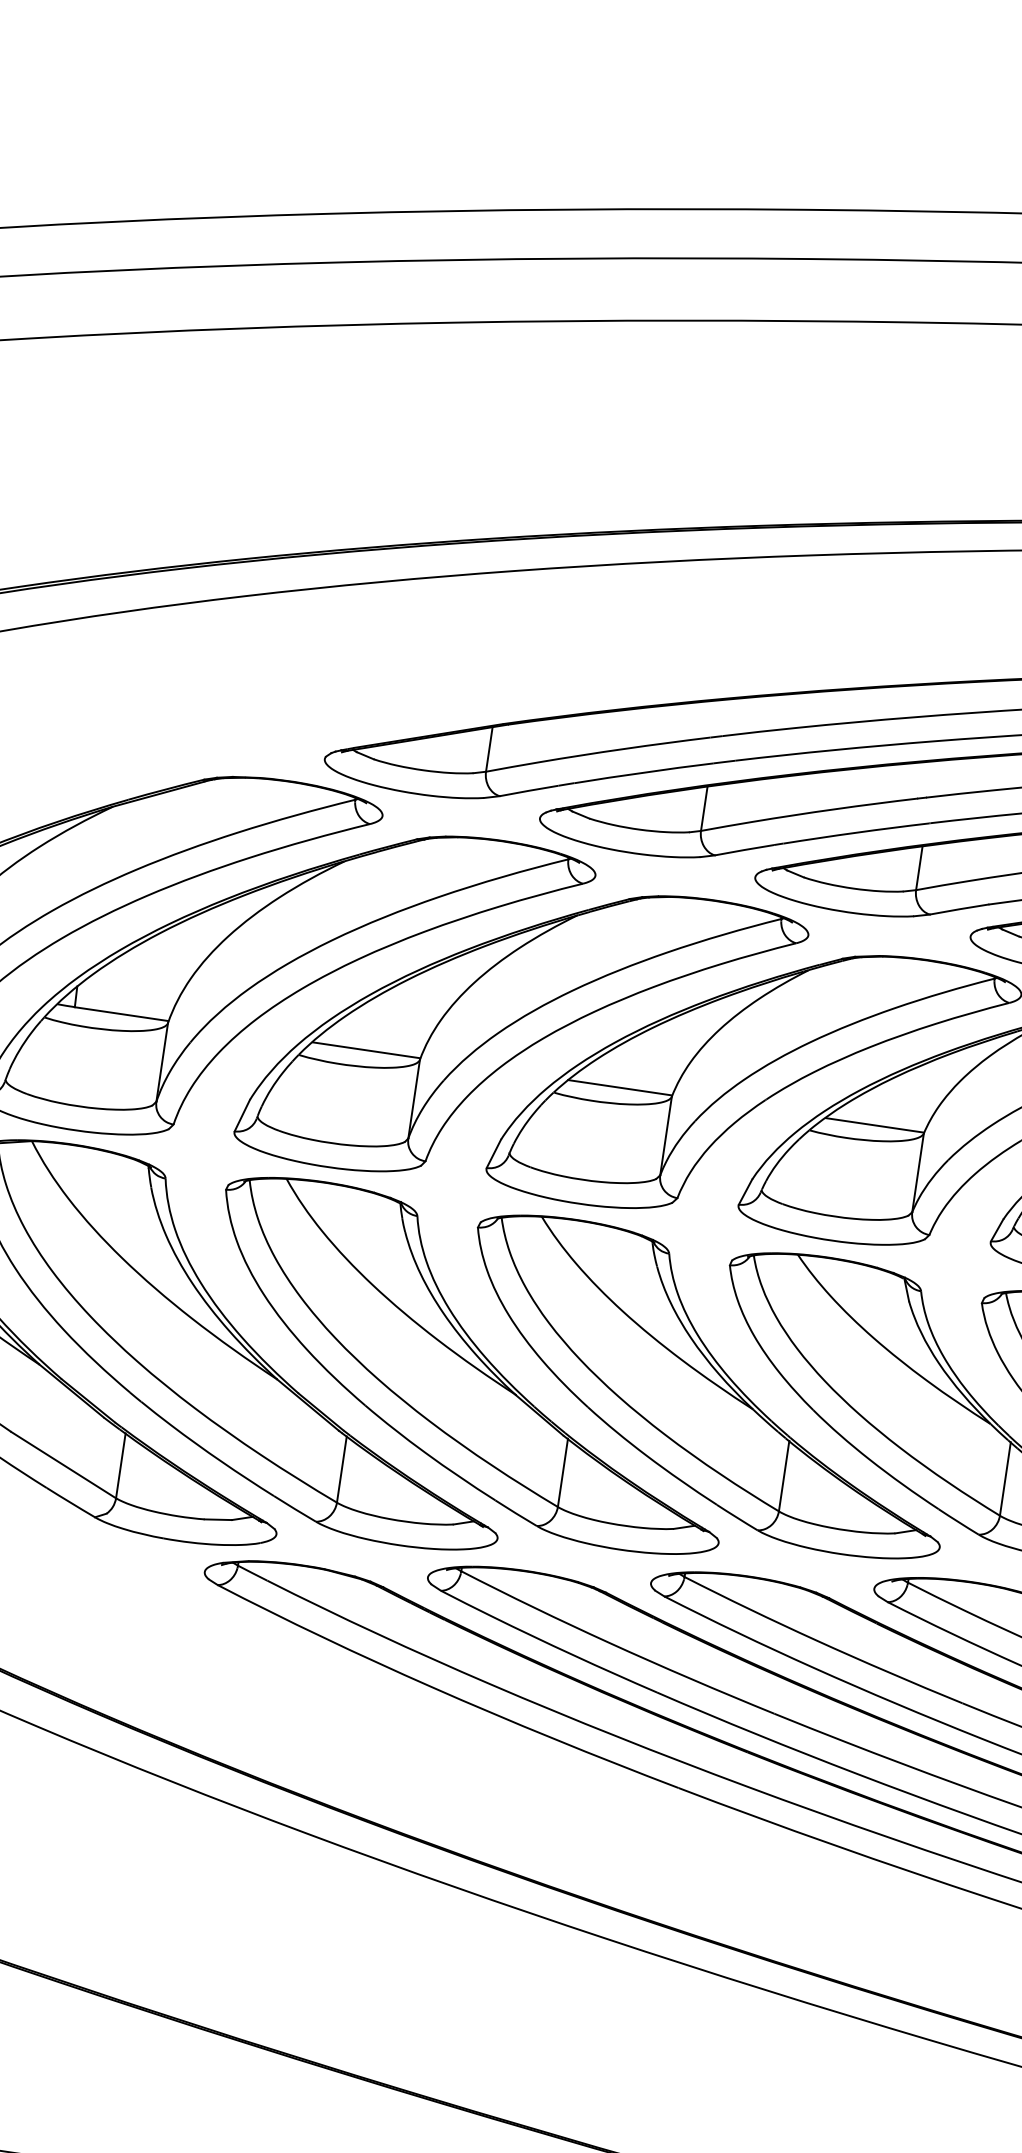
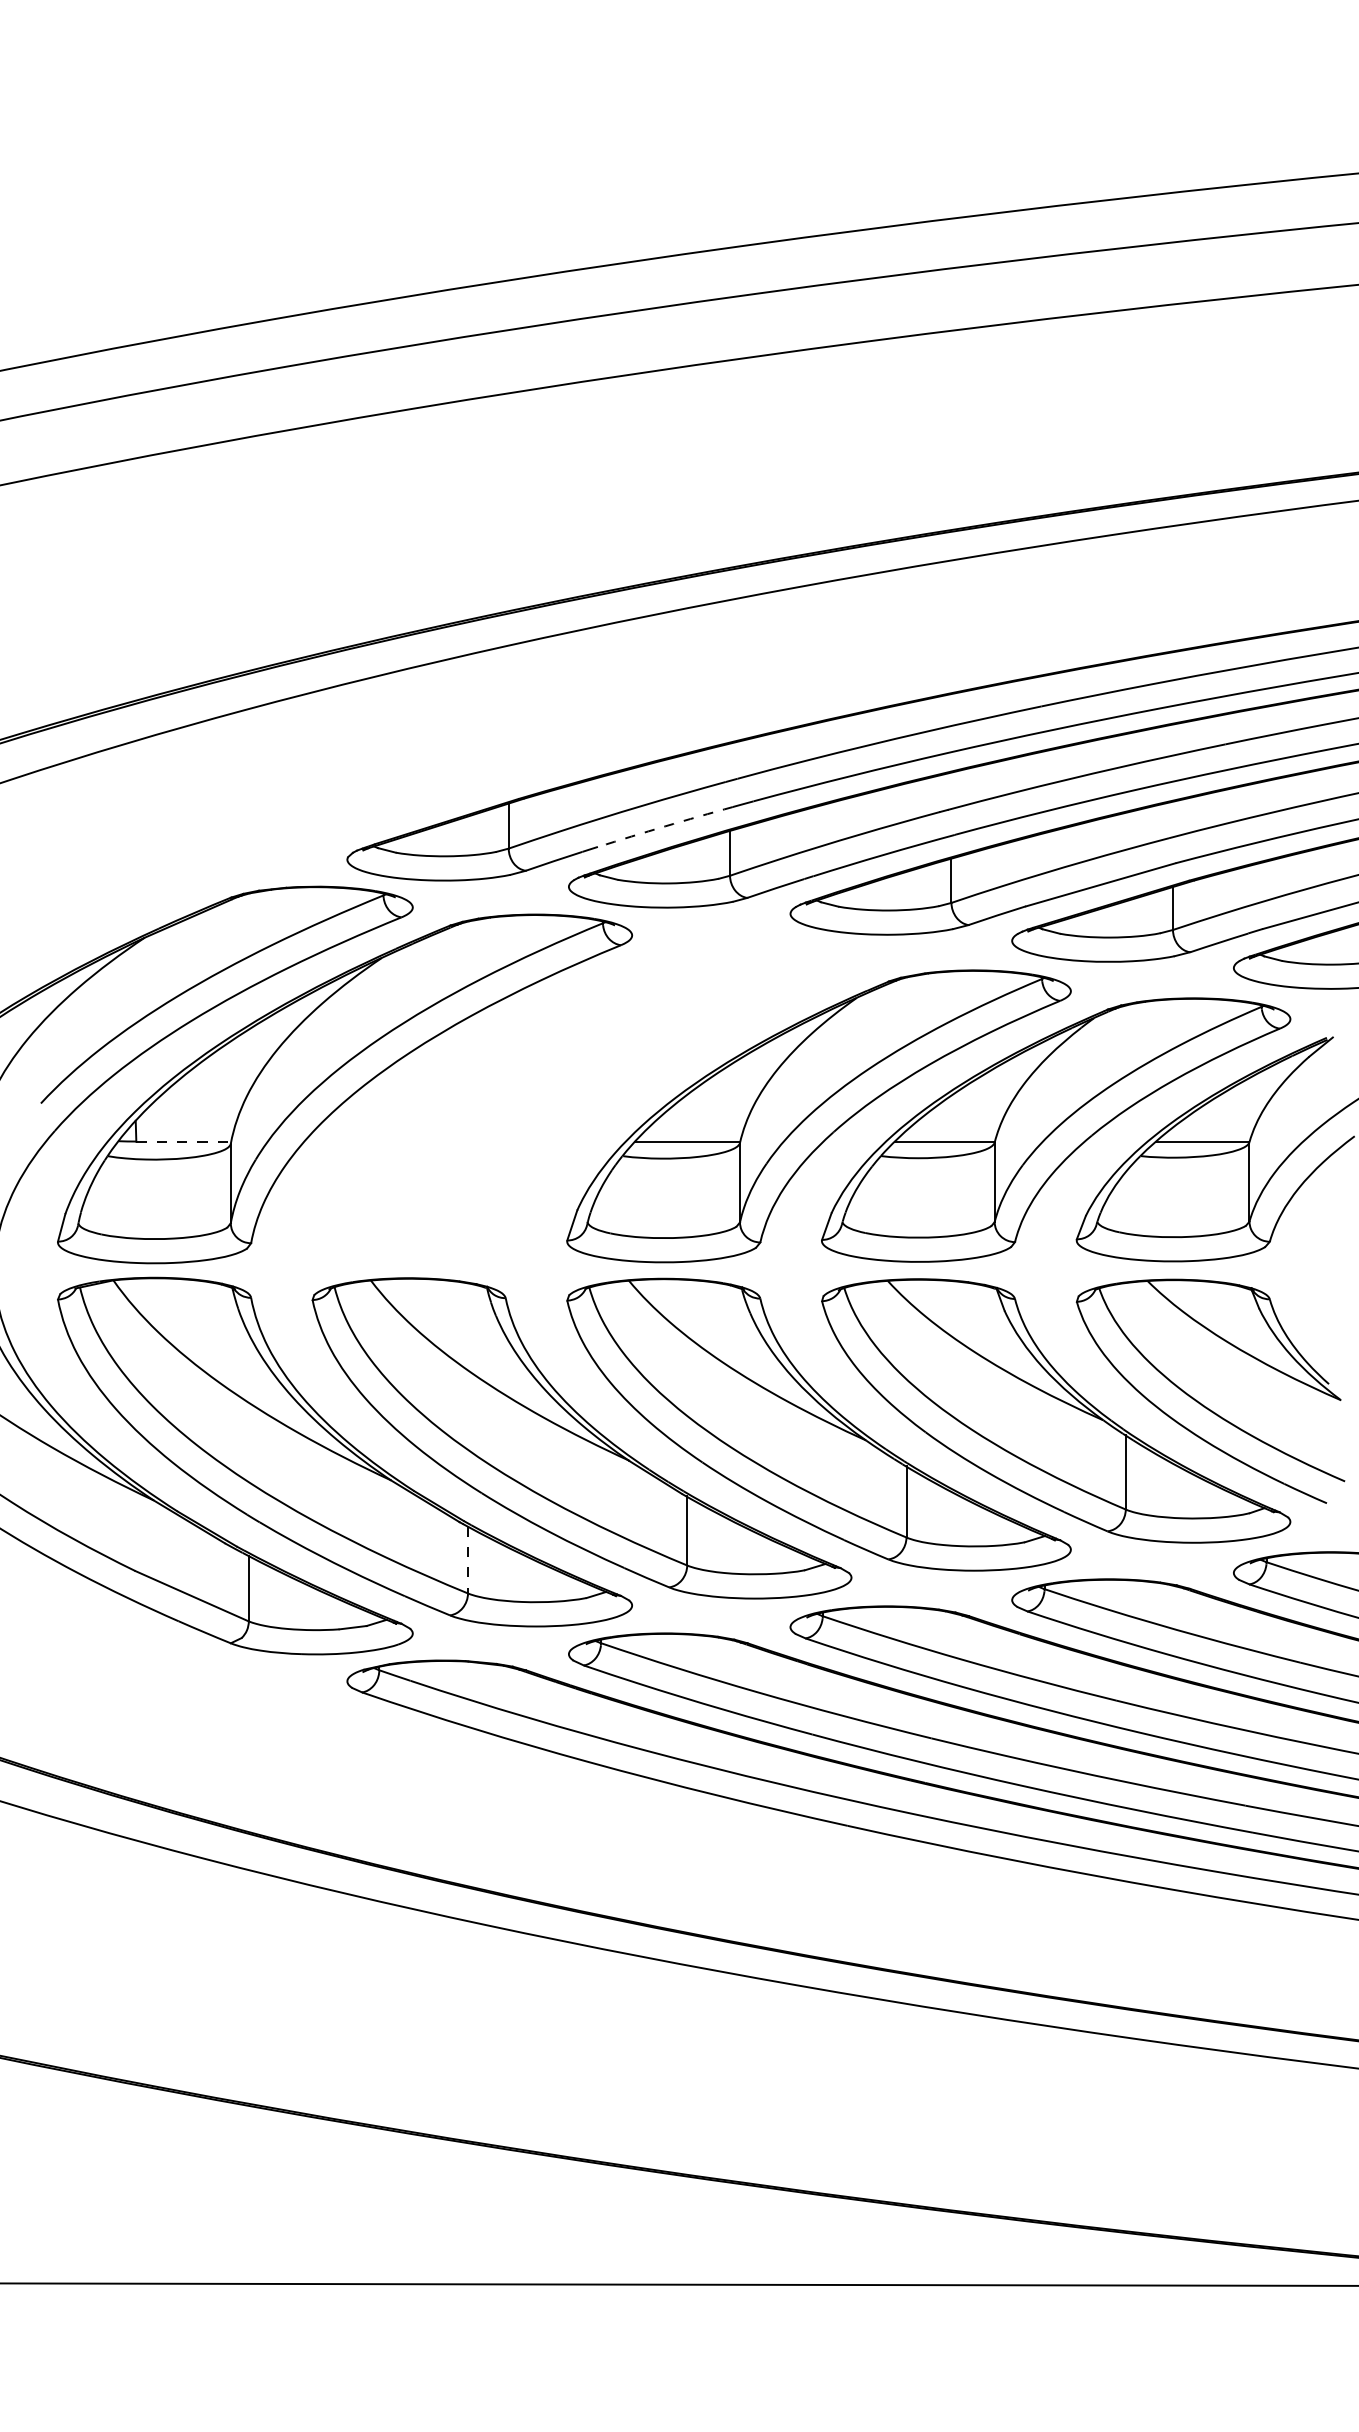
arc: (644, 772) -> (665, 826), solid -> dashed
line: (122, 1014) -> (184, 1141), solid -> dashed
part: (520, 1033) -> (581, 1102), removed
line: (342, 1470) -> (468, 1560), solid -> dashed

